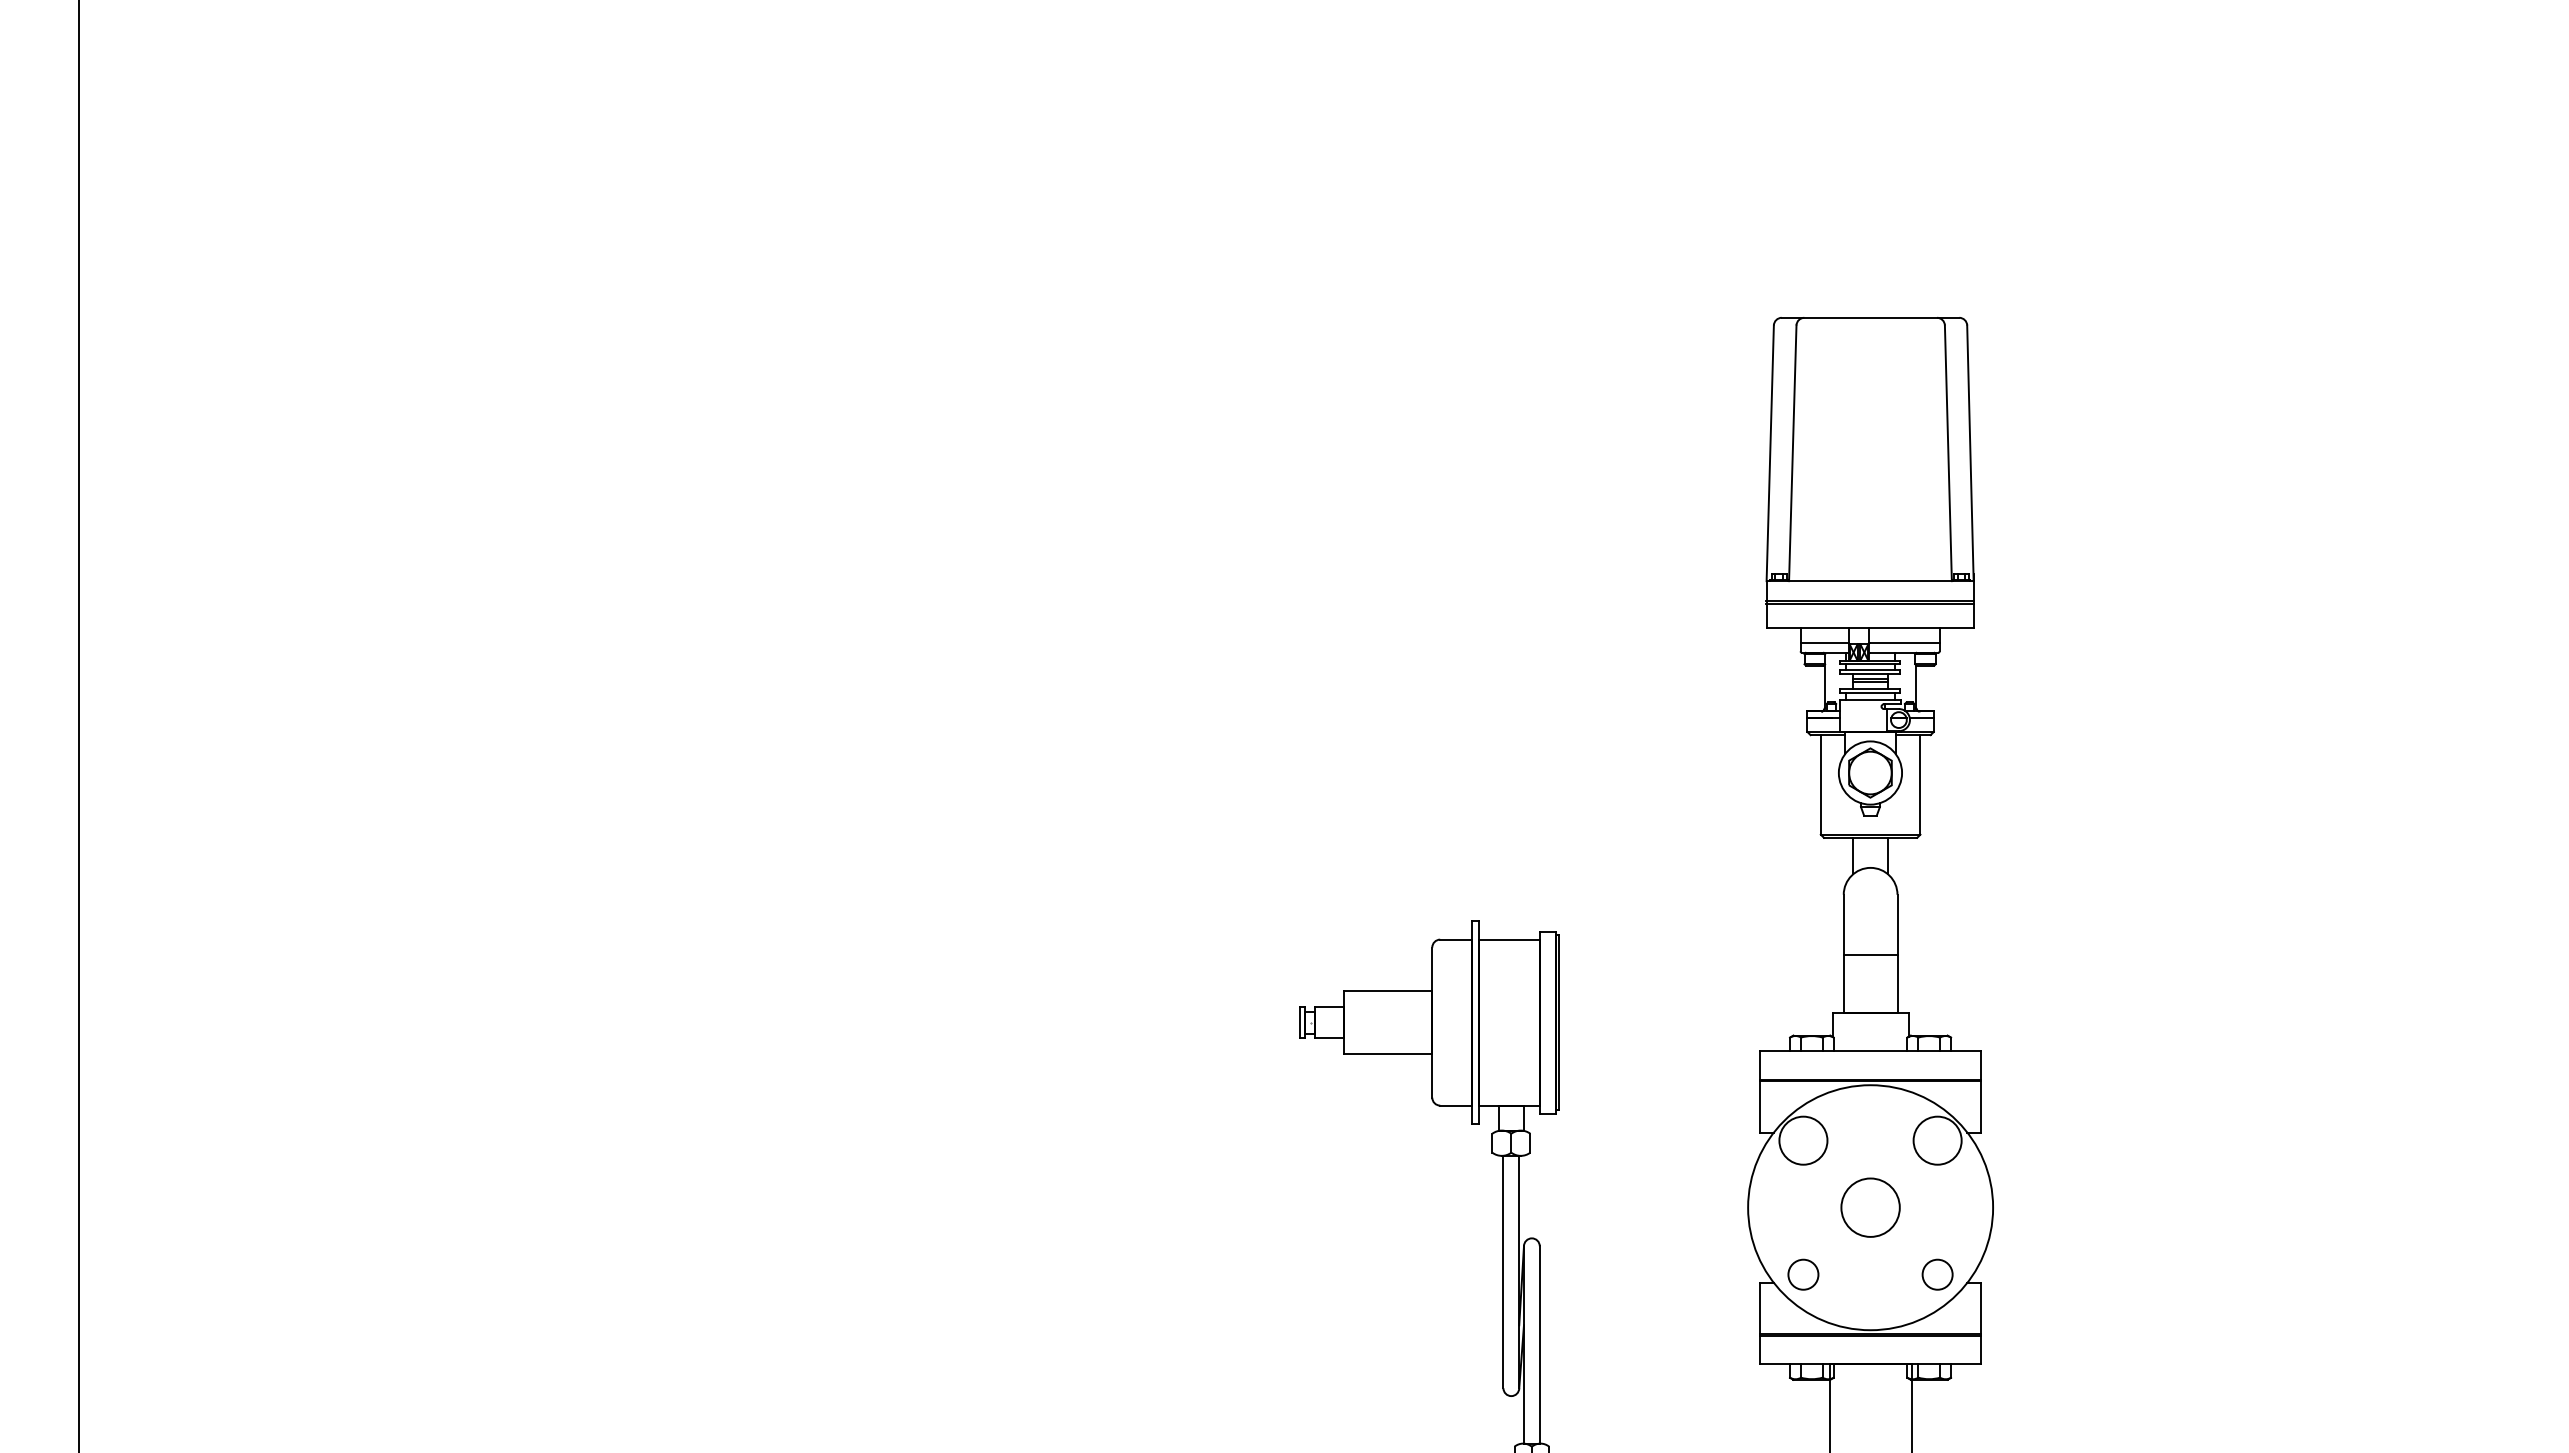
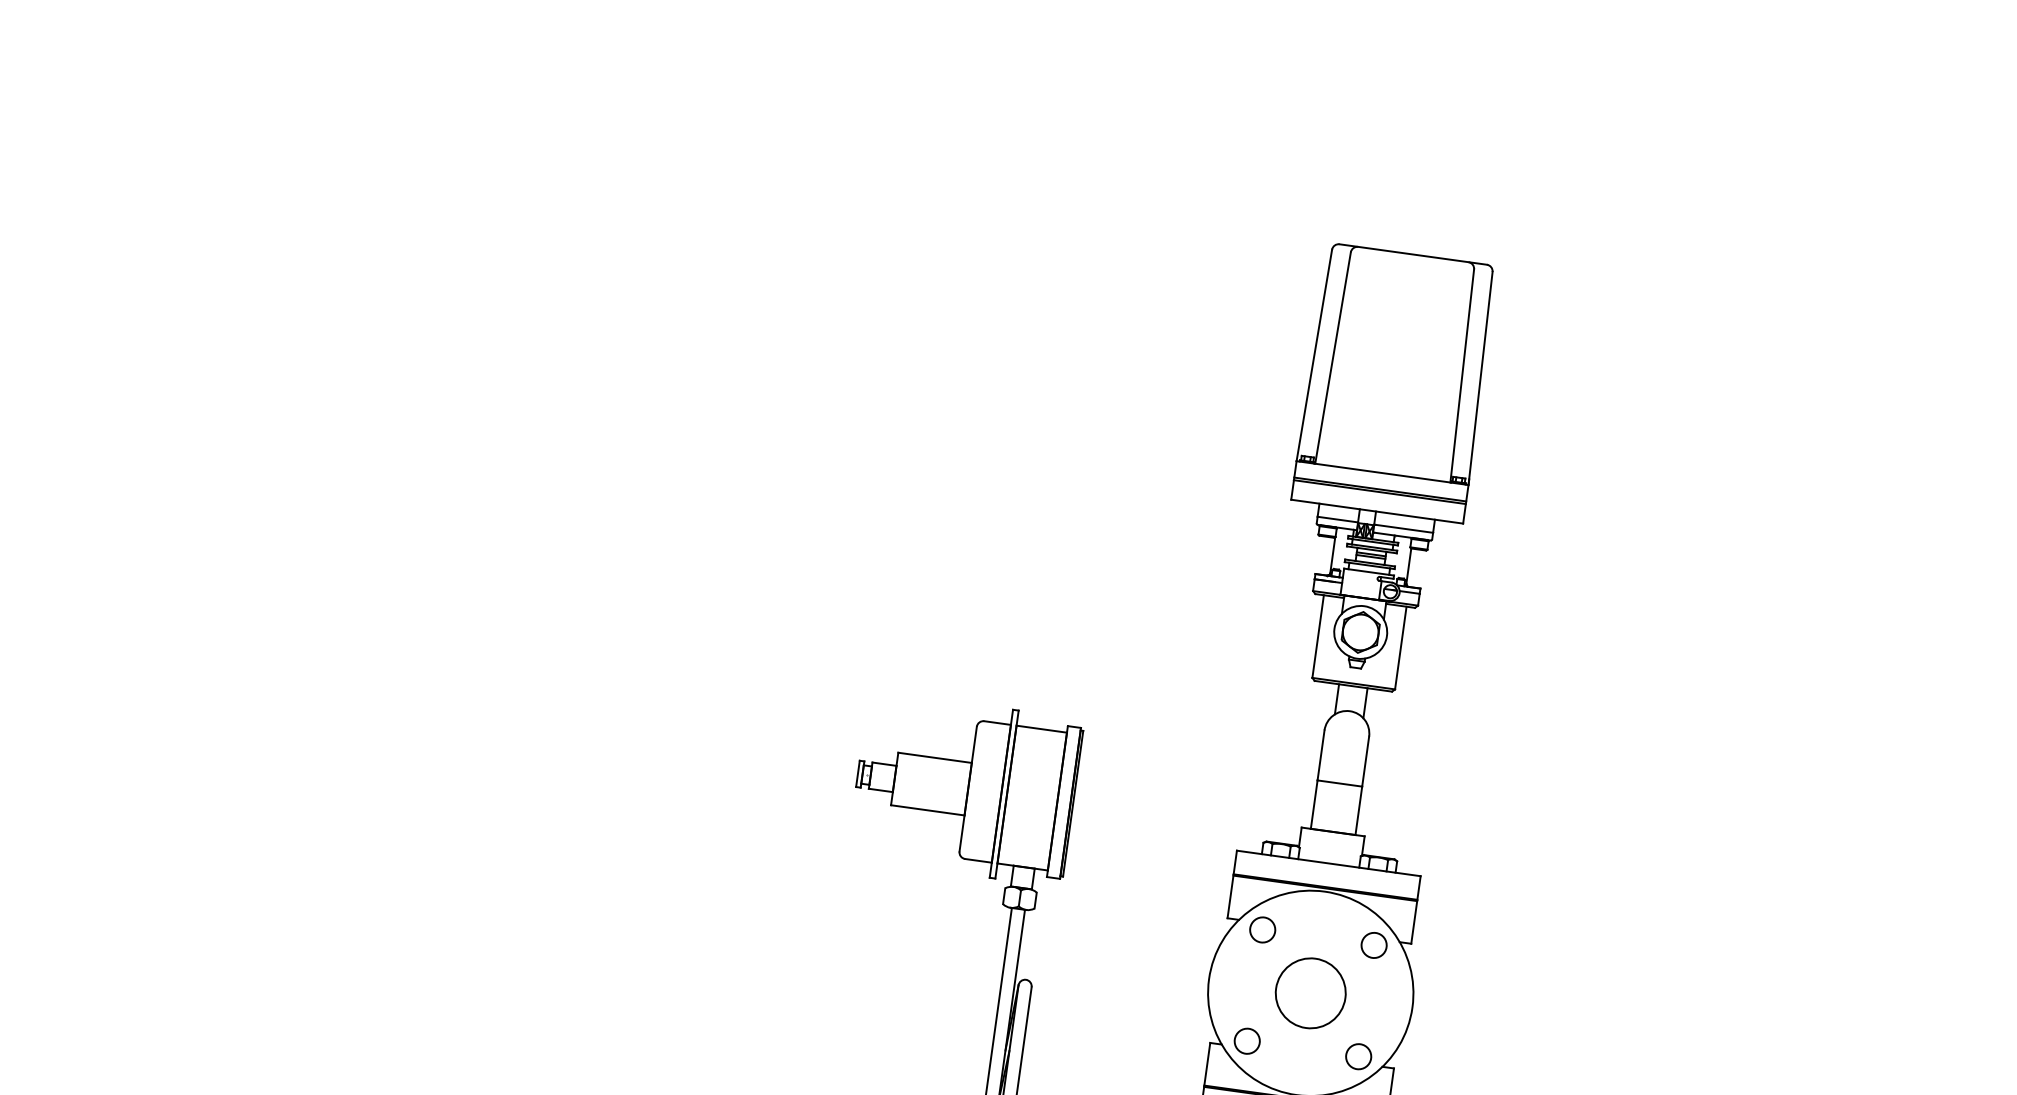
circle: (1803, 1140) -> (1262, 929), size x0.62
circle: (1937, 1140) -> (1374, 945), size x0.62
circle: (1870, 1207) -> (1310, 993), size x1.43

